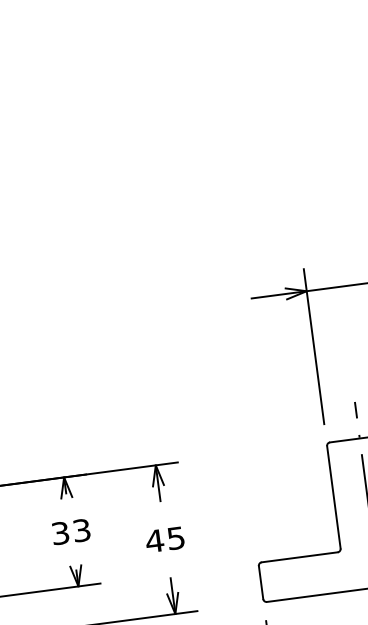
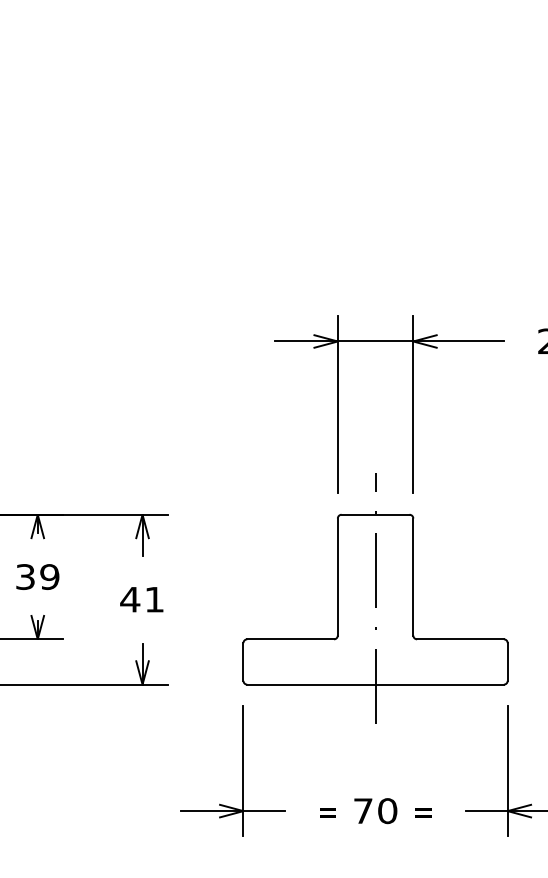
text: (81, 530) -> (49, 576), 33 -> 39
text: (176, 538) -> (154, 599), 45 -> 41

